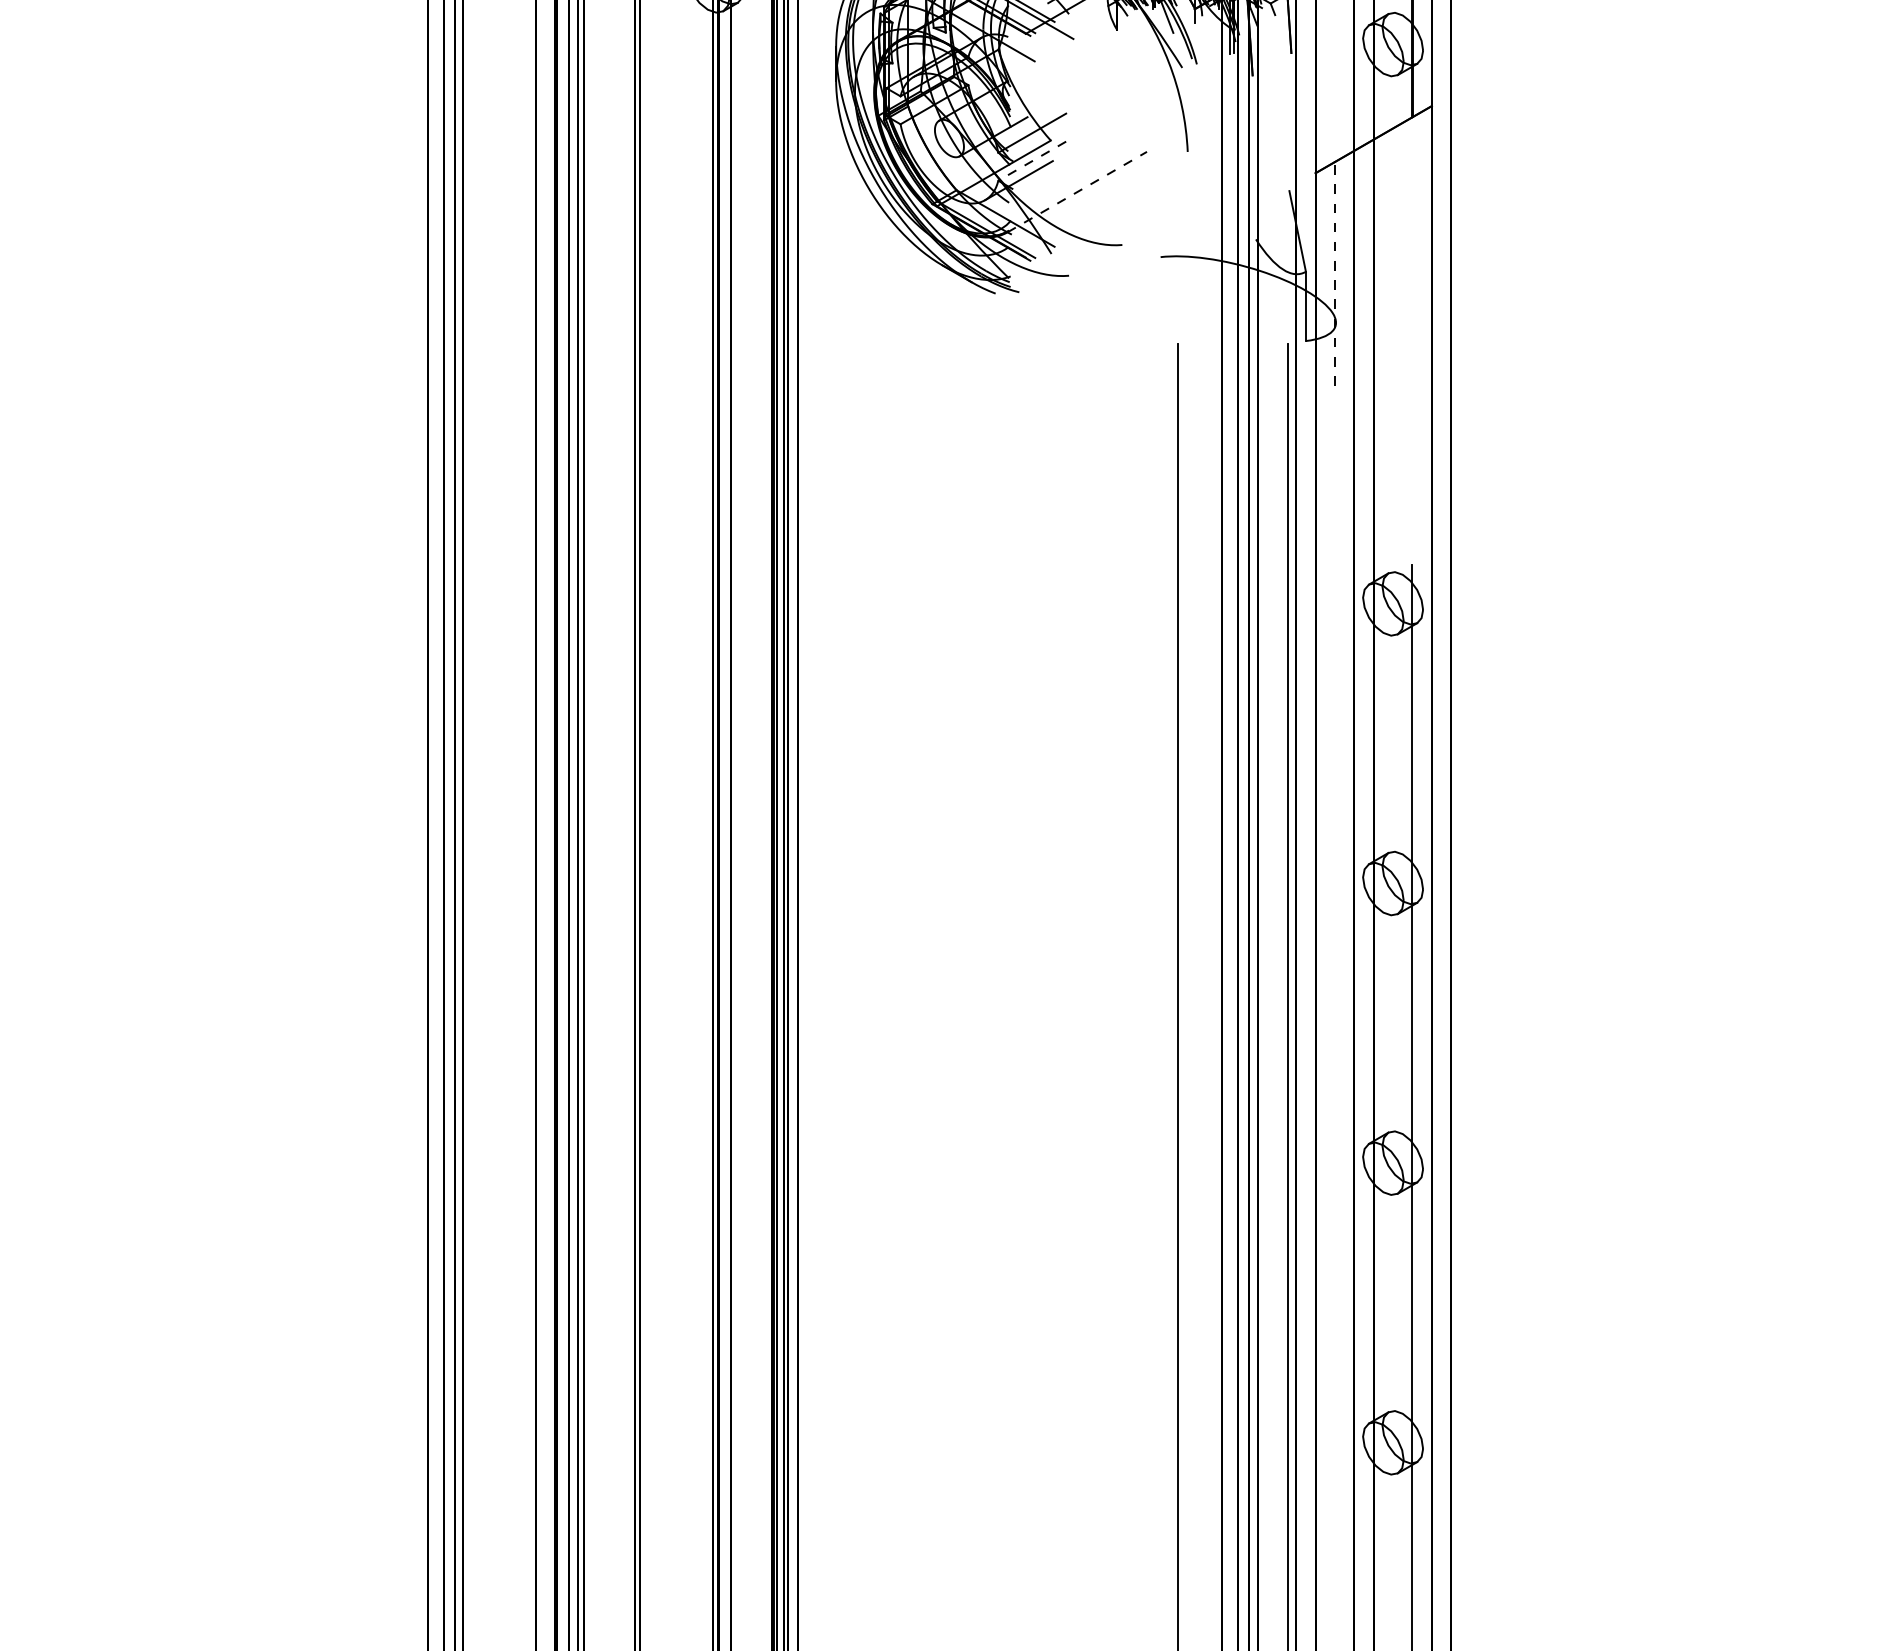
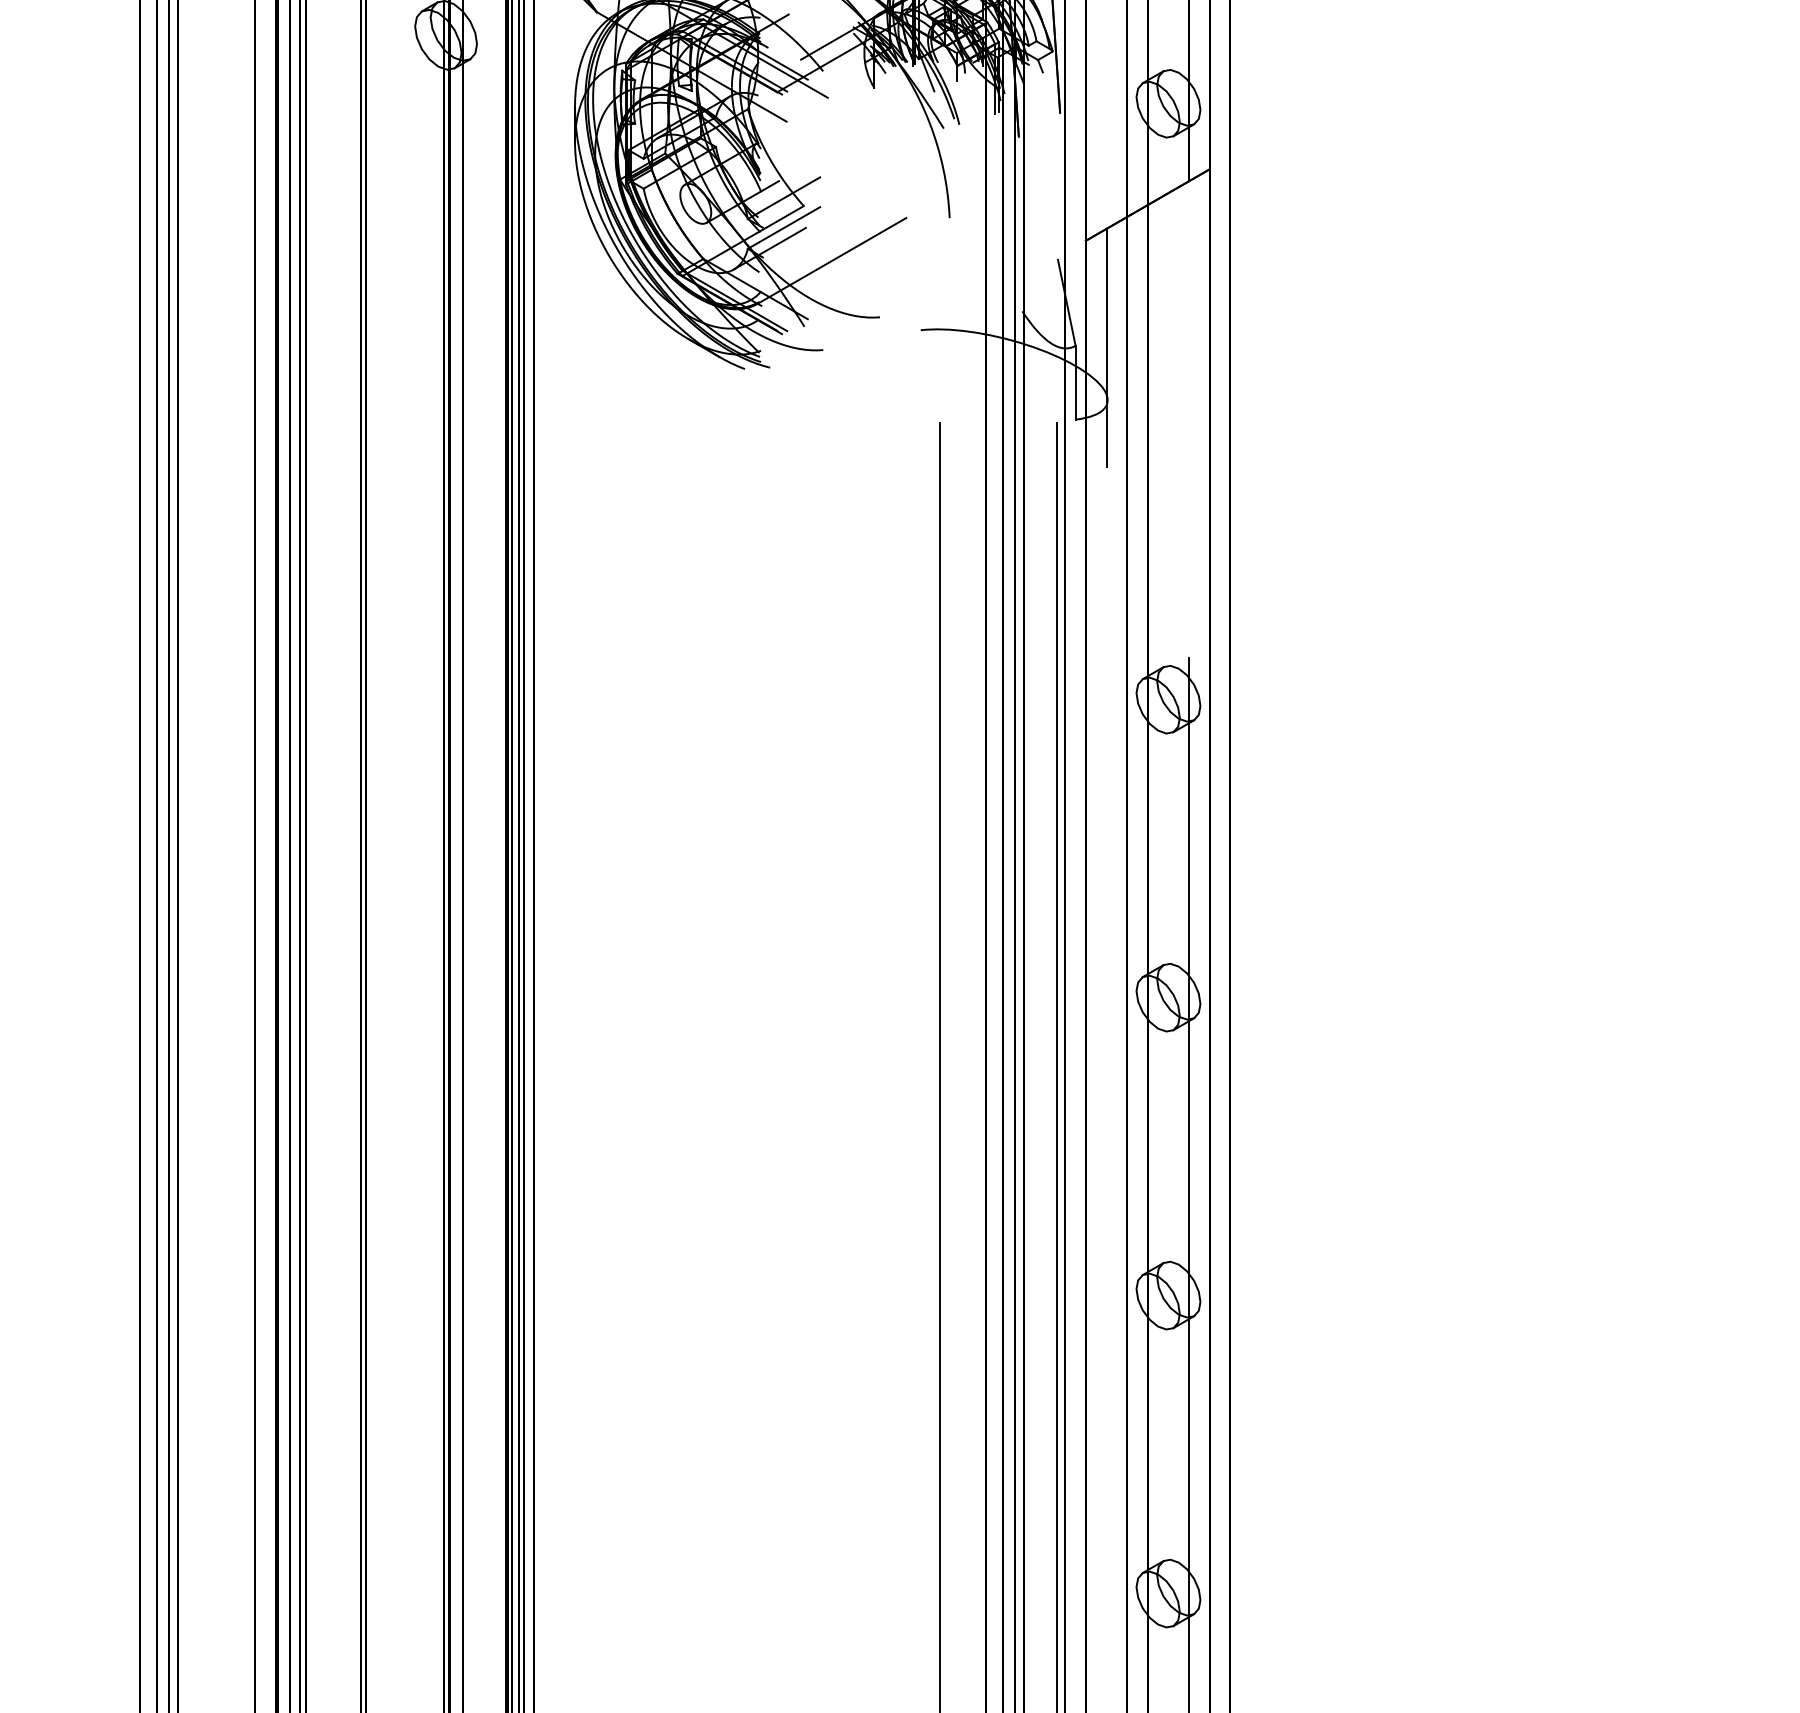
line: (1031, 161) -> (783, 228), dashed -> solid
line: (1077, 192) -> (832, 261), dashed -> solid
line: (1334, 273) -> (1106, 347), dashed -> solid

